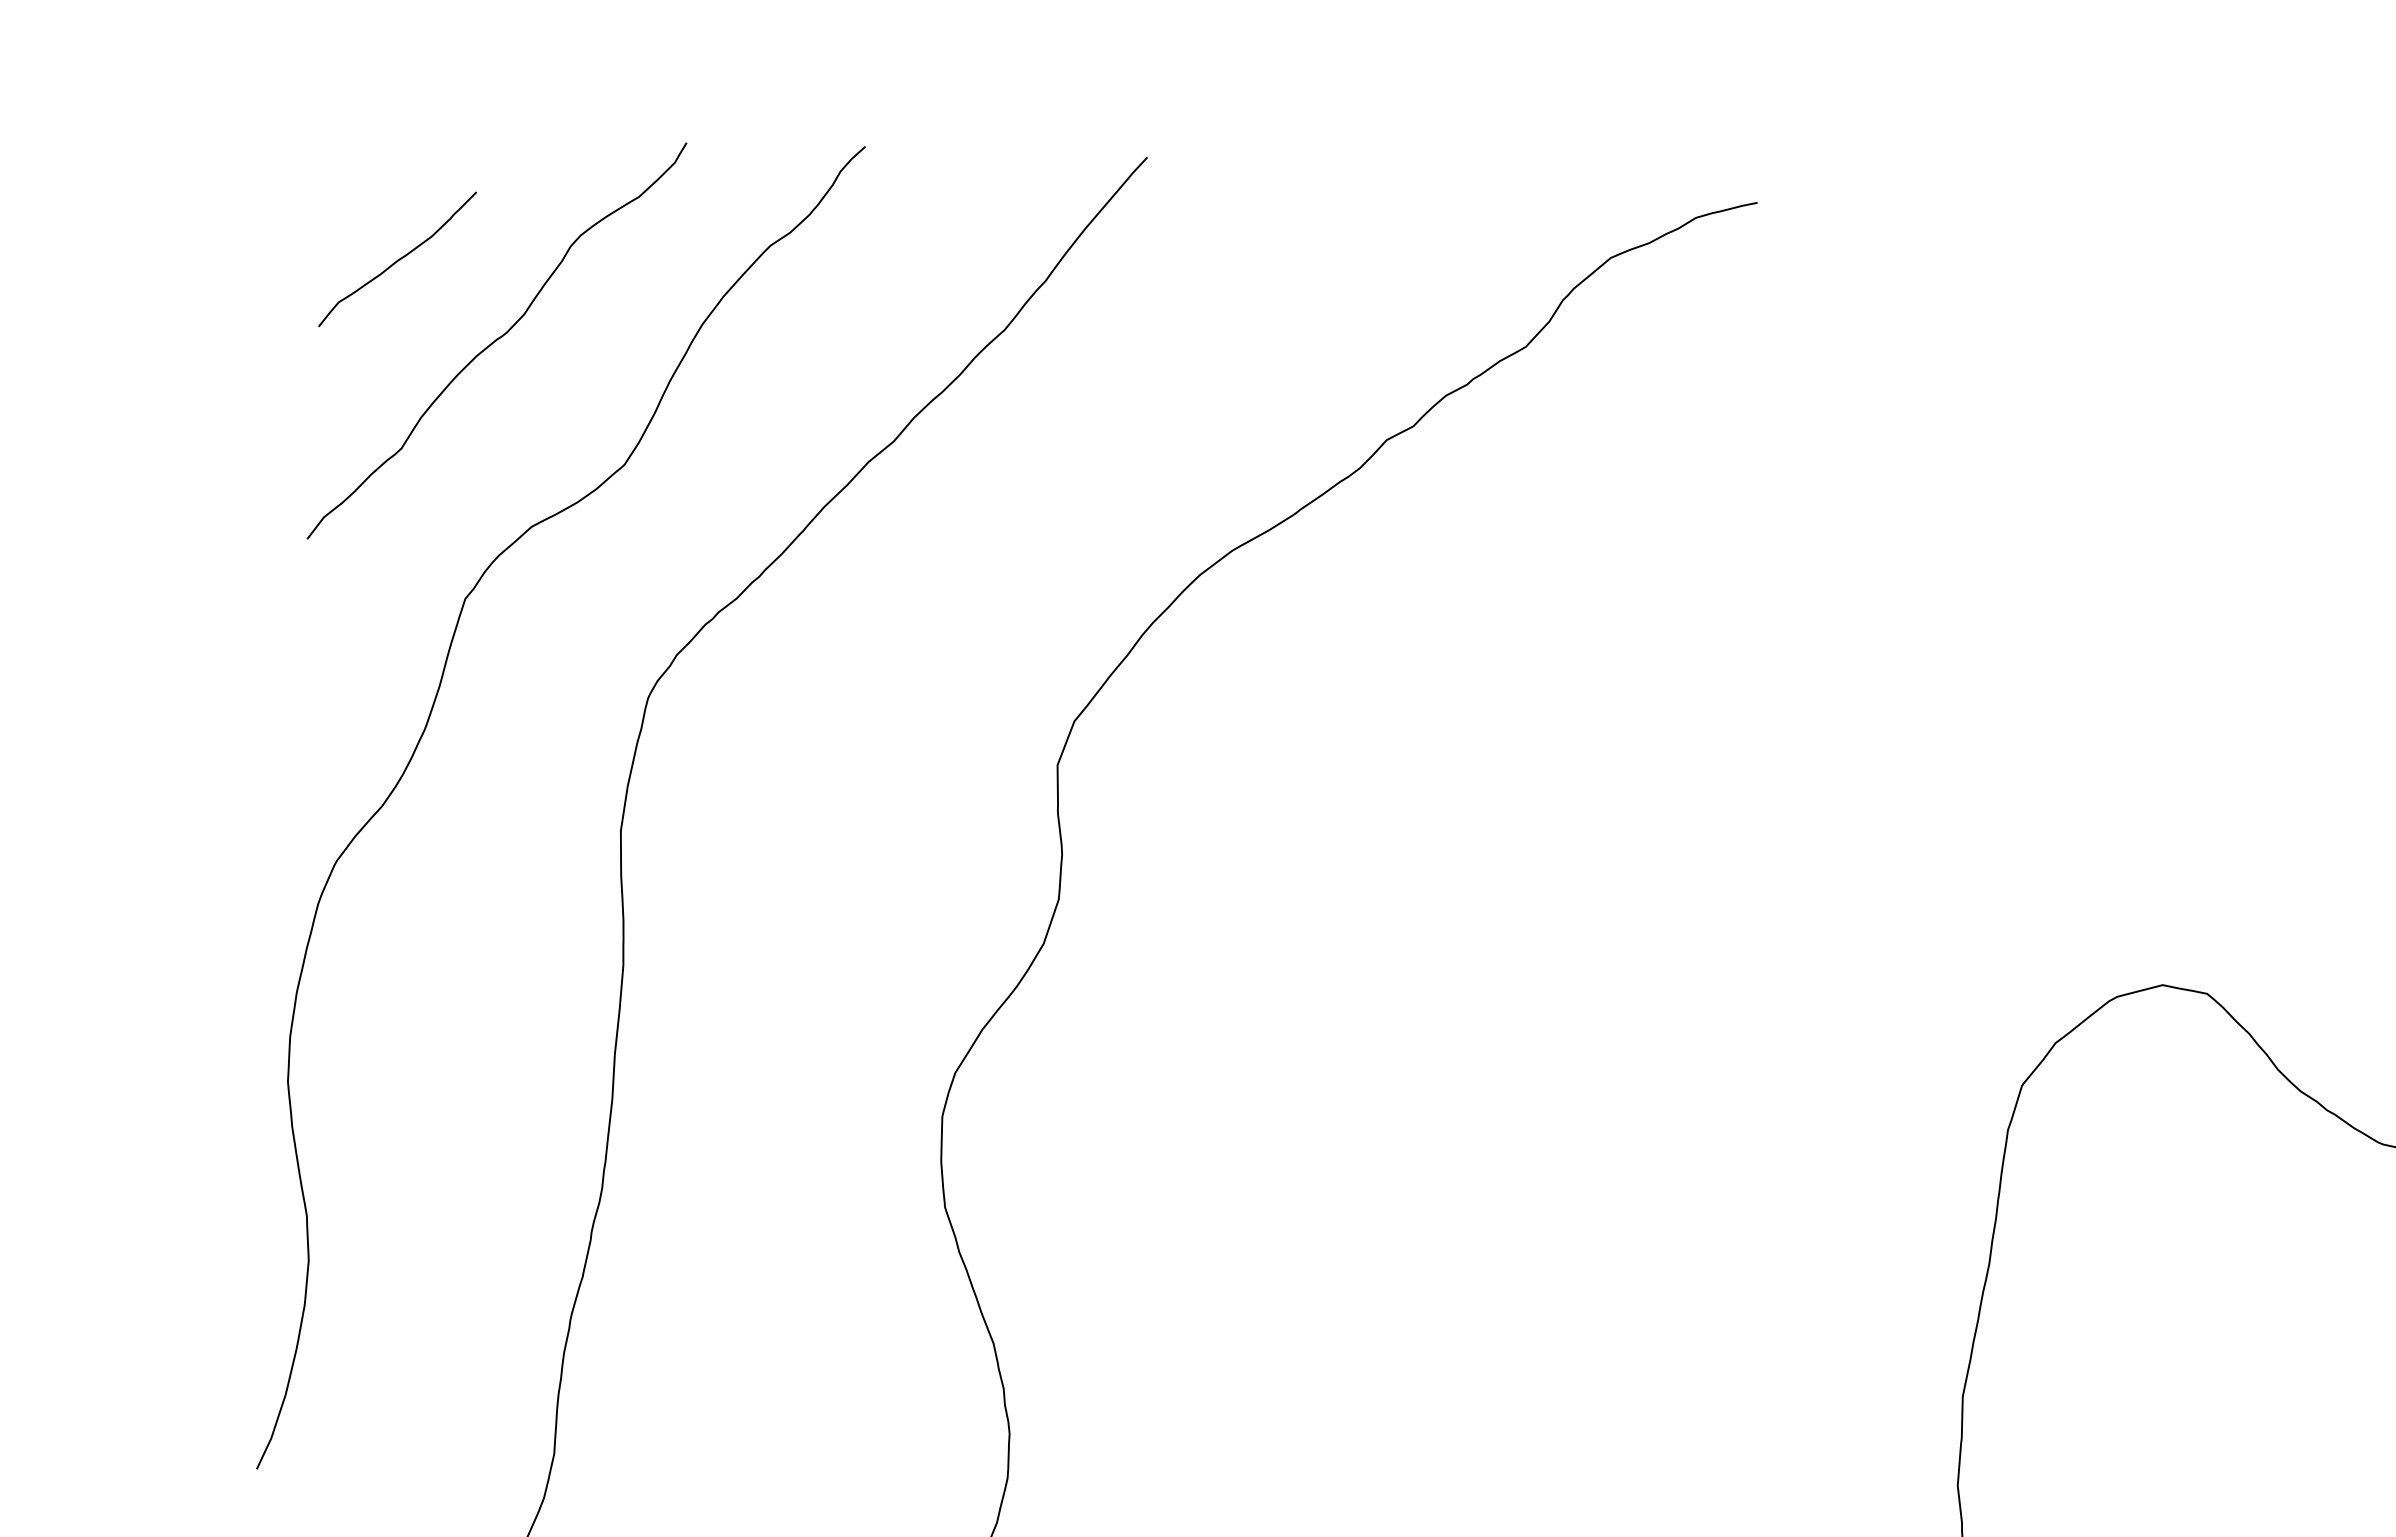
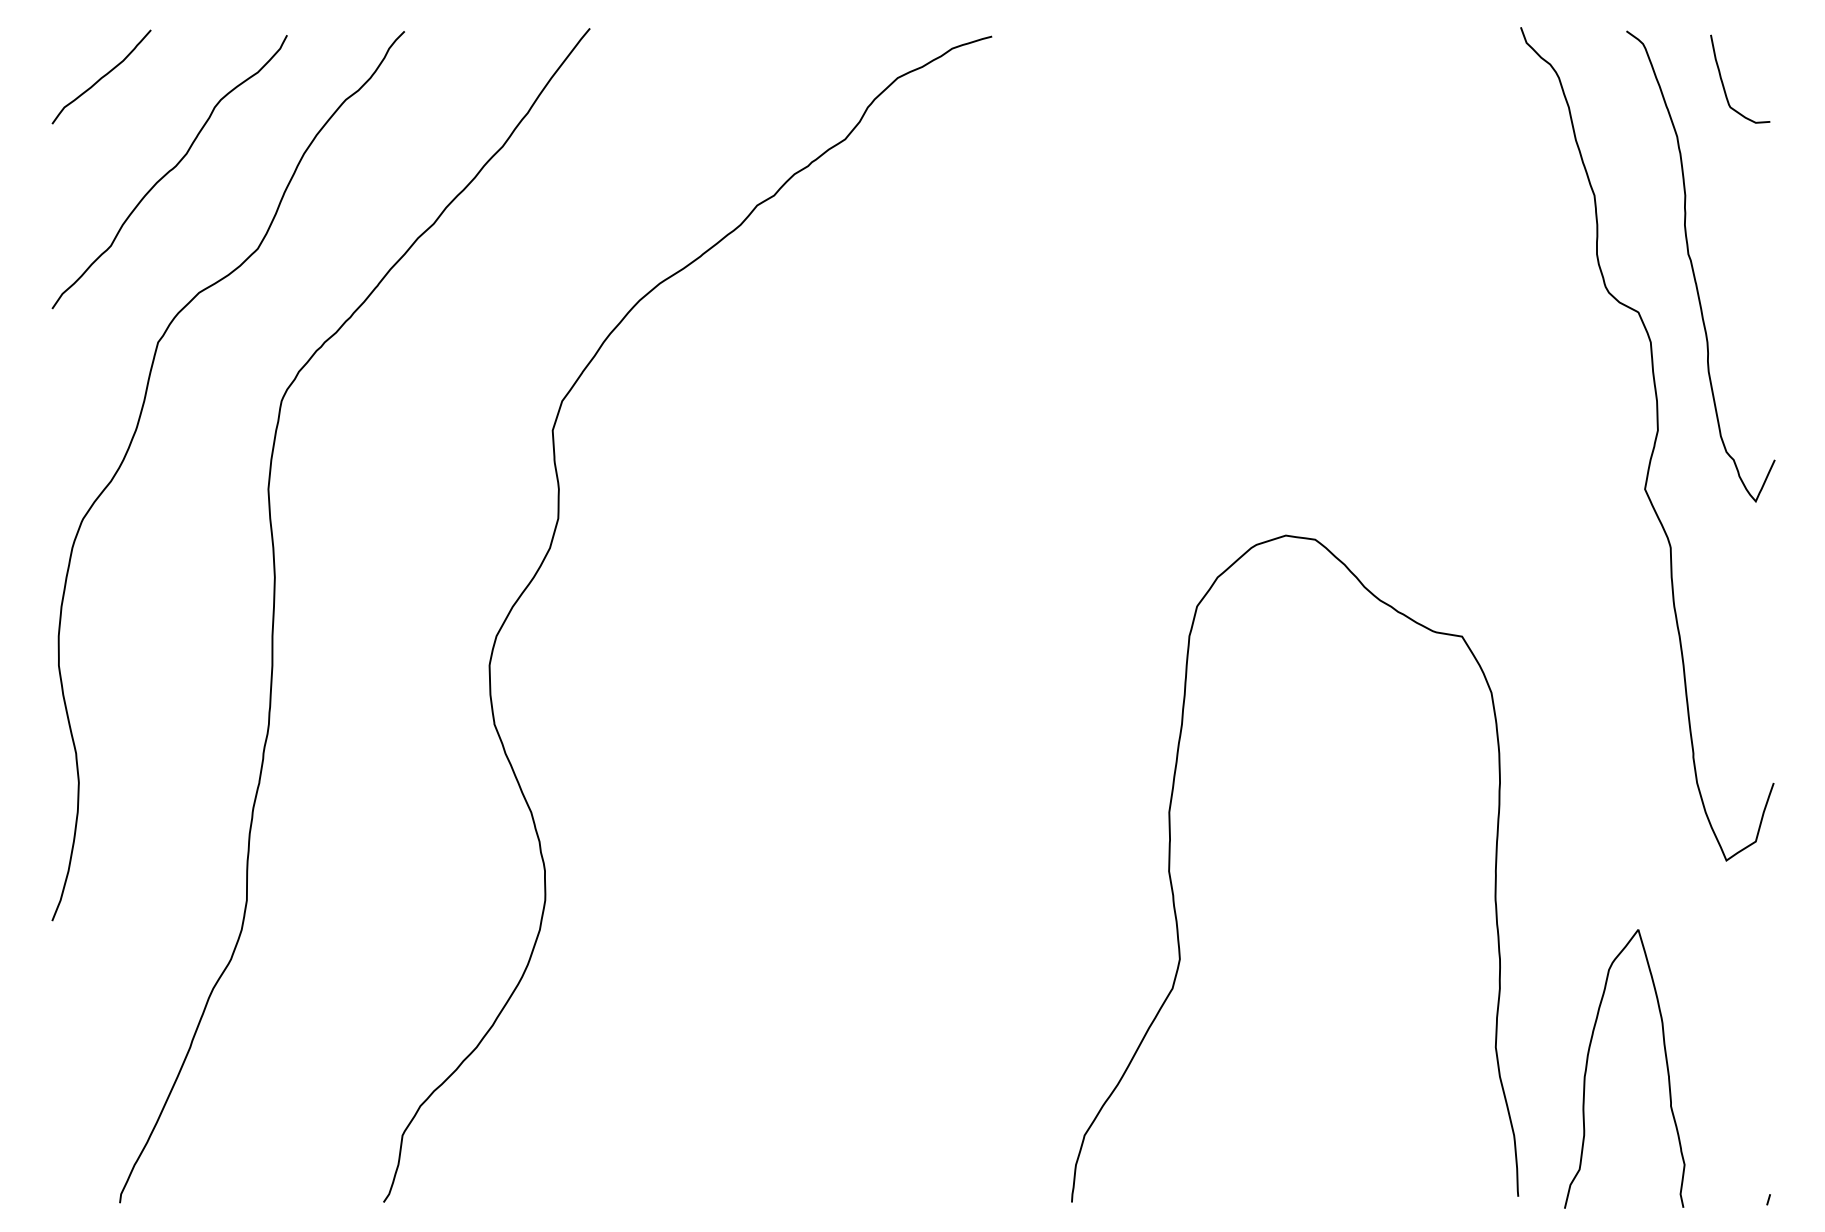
curve: (398, 258) -> (102, 76), moved

